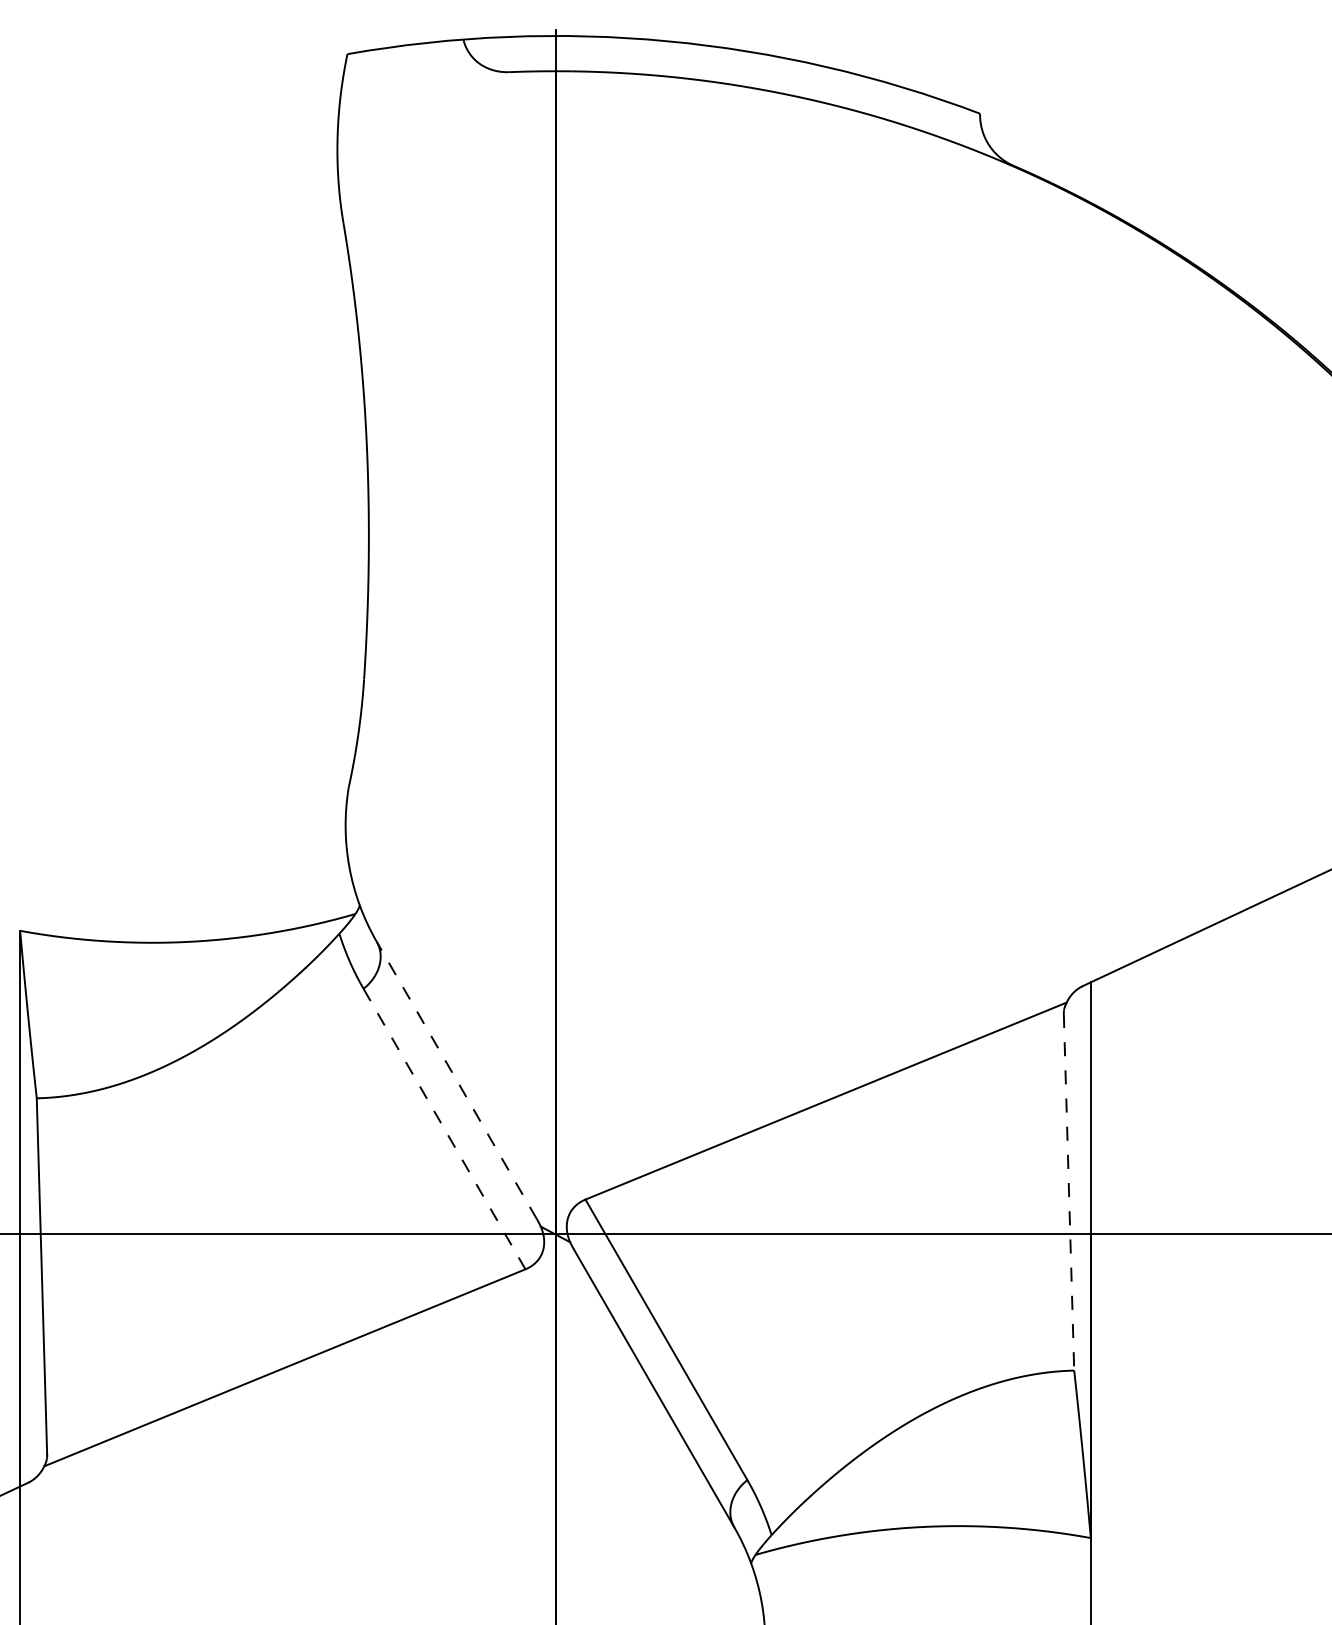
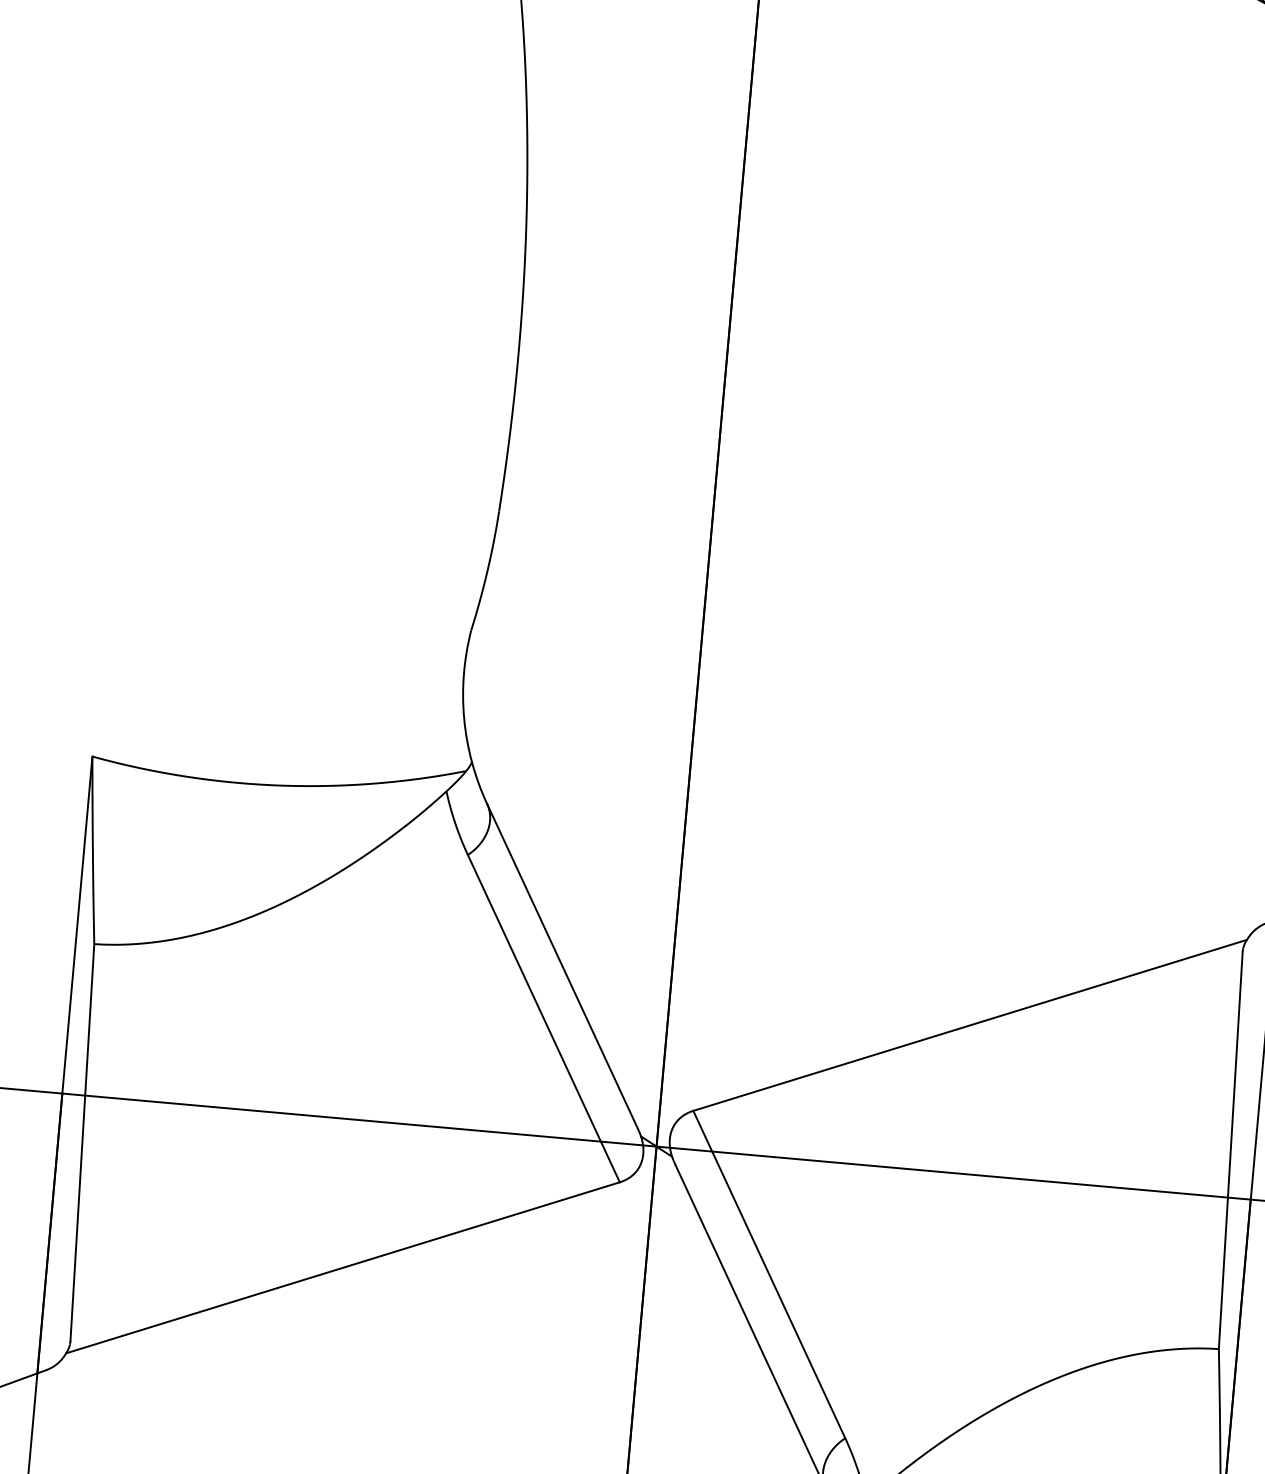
line: (456, 1080) -> (561, 965), dashed -> solid
line: (444, 1129) -> (543, 1019), dashed -> solid
line: (1069, 1192) -> (1231, 1150), dashed -> solid

